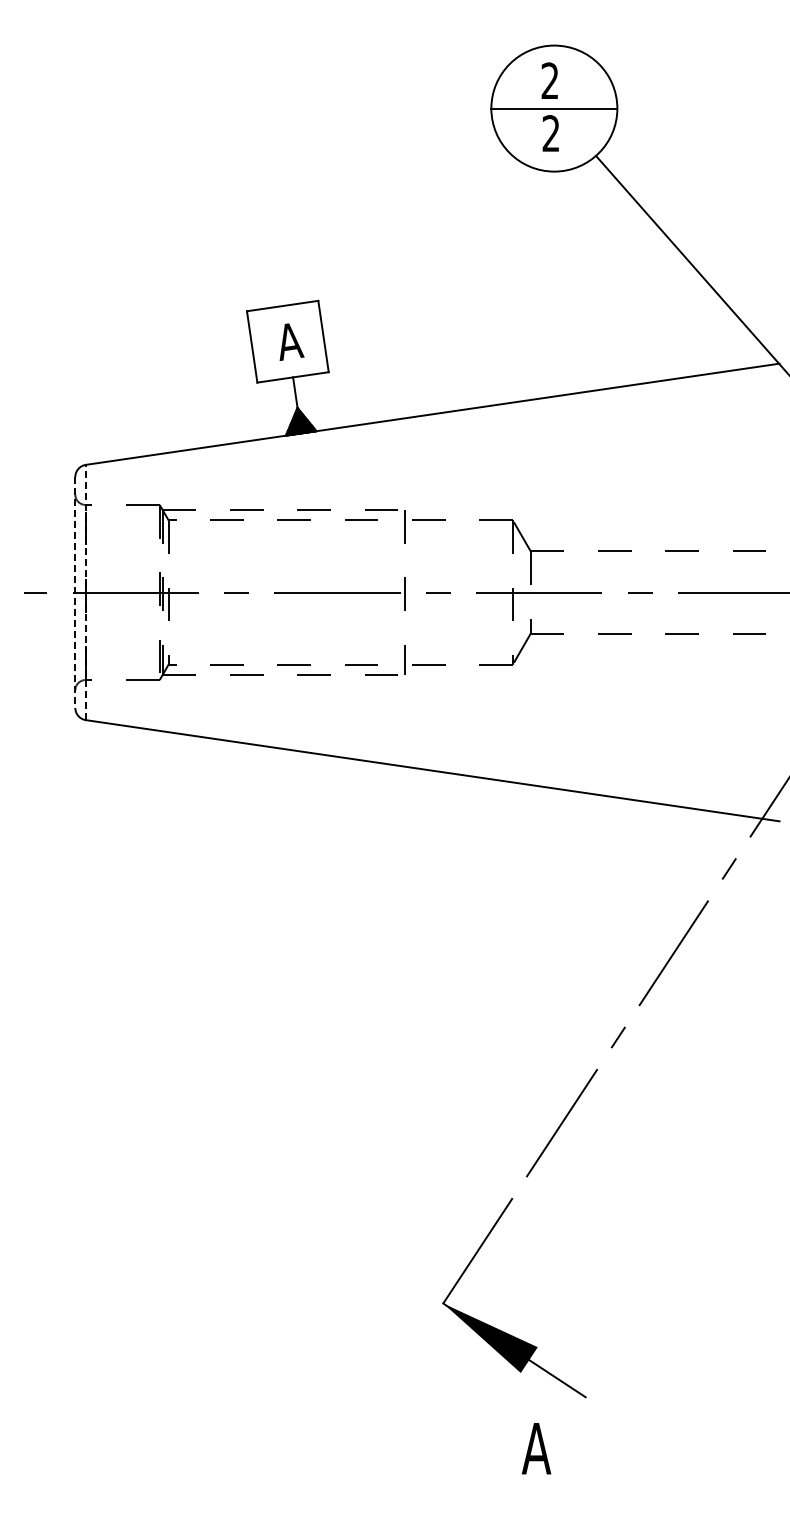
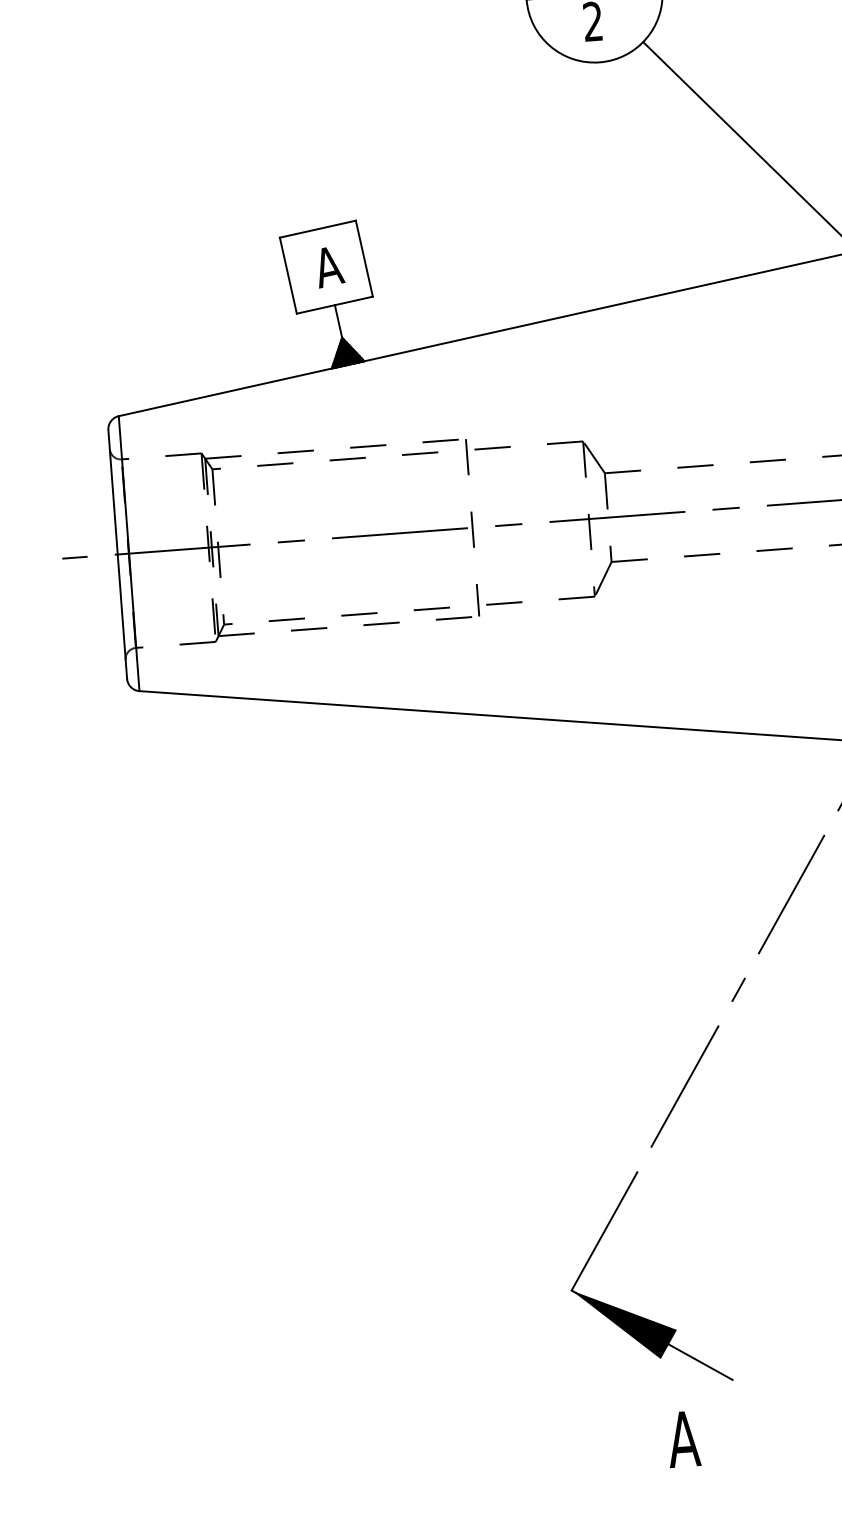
line: (85, 592) -> (128, 553), dashed -> solid
line: (75, 593) -> (118, 555), dashed -> solid

